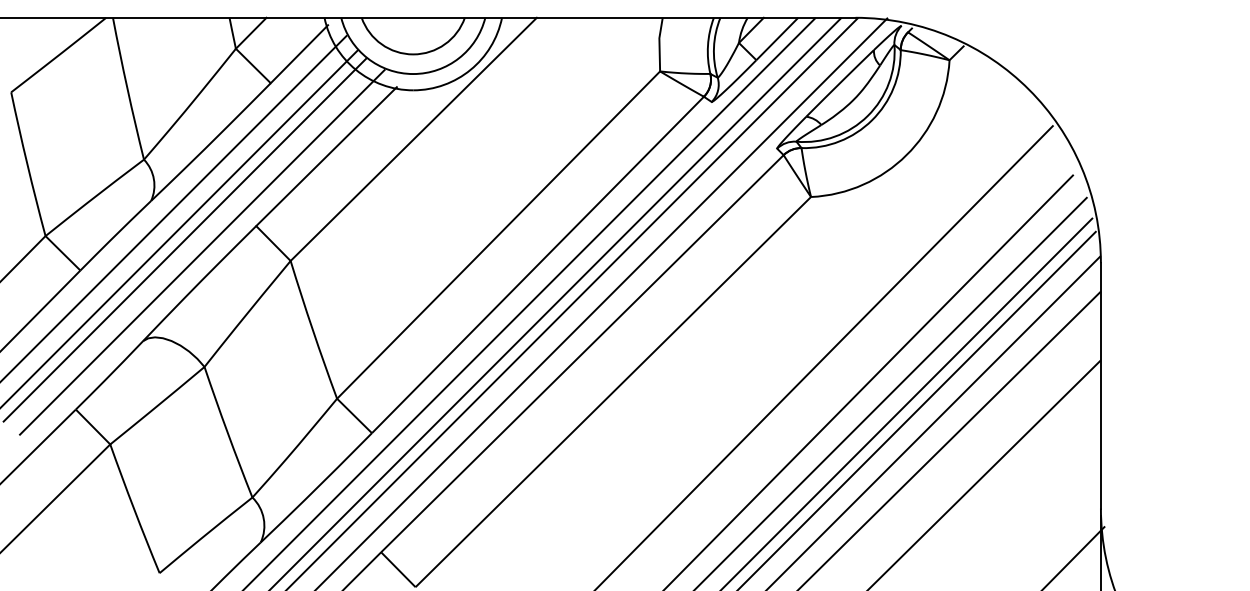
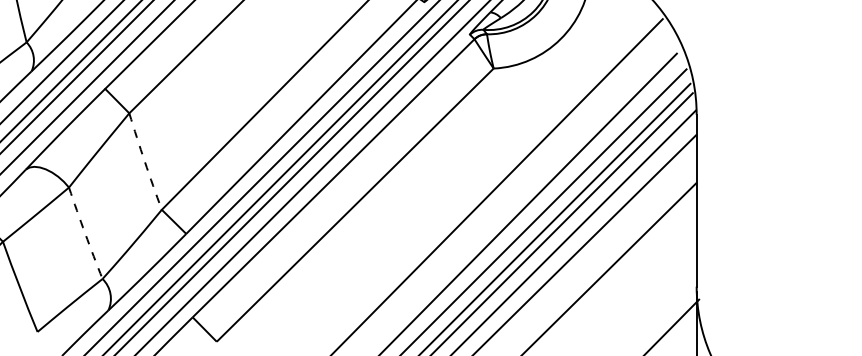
arc: (312, 330) -> (144, 162), solid -> dashed
arc: (227, 432) -> (85, 233), solid -> dashed

